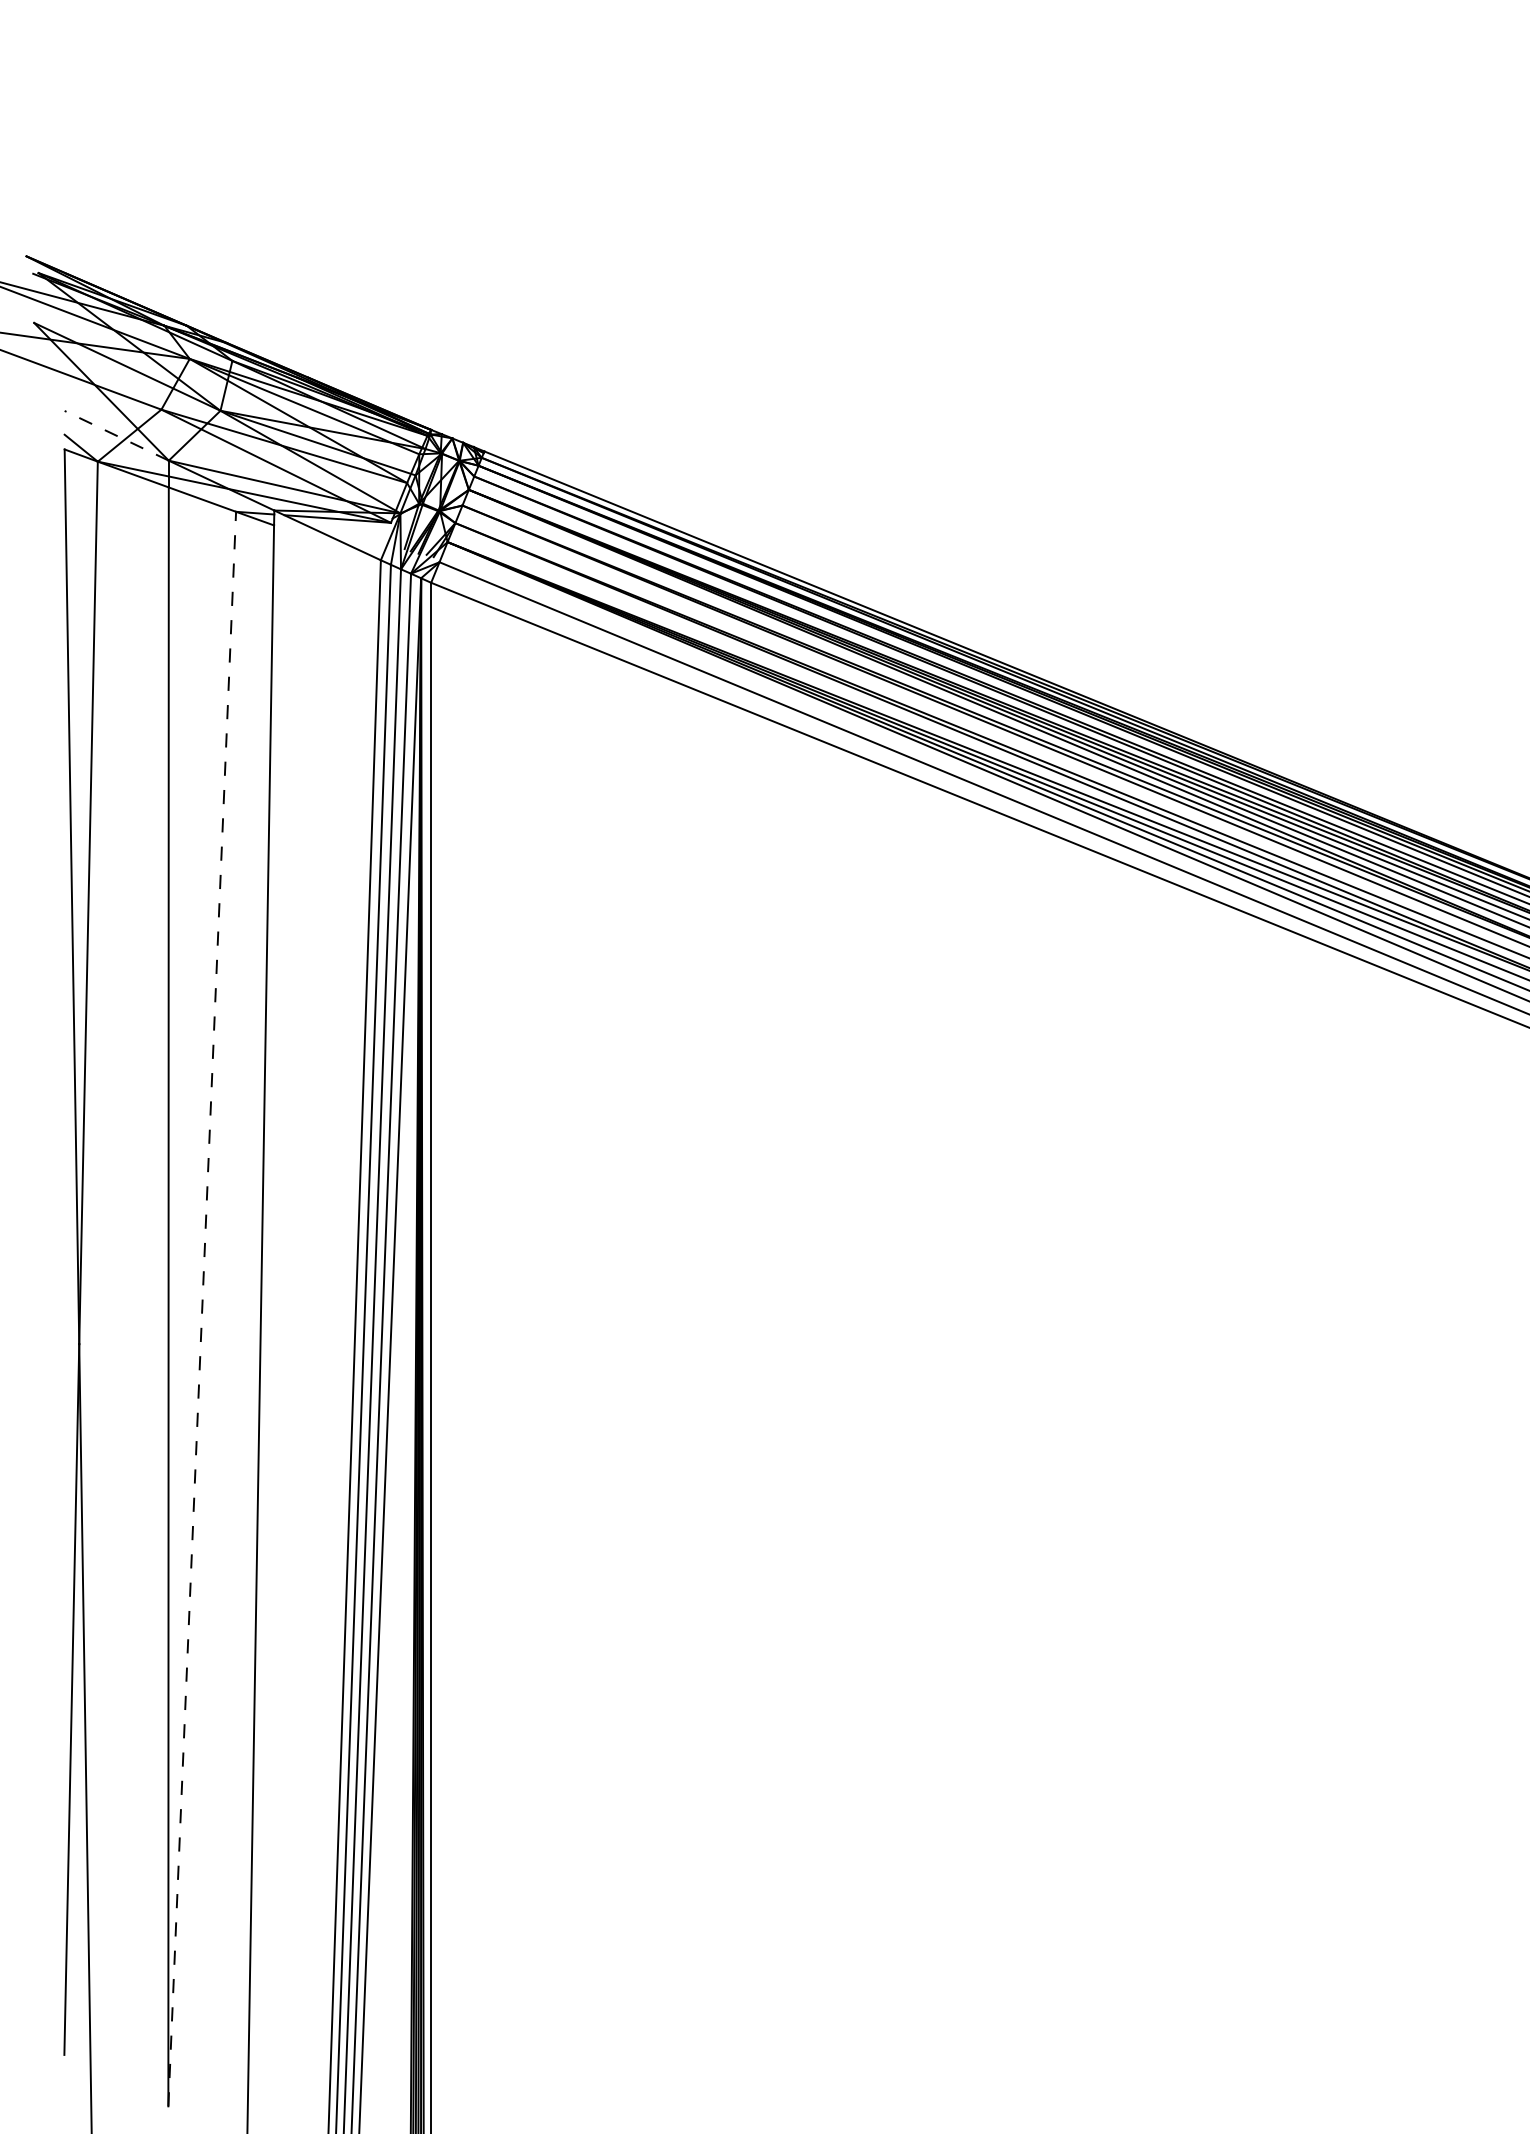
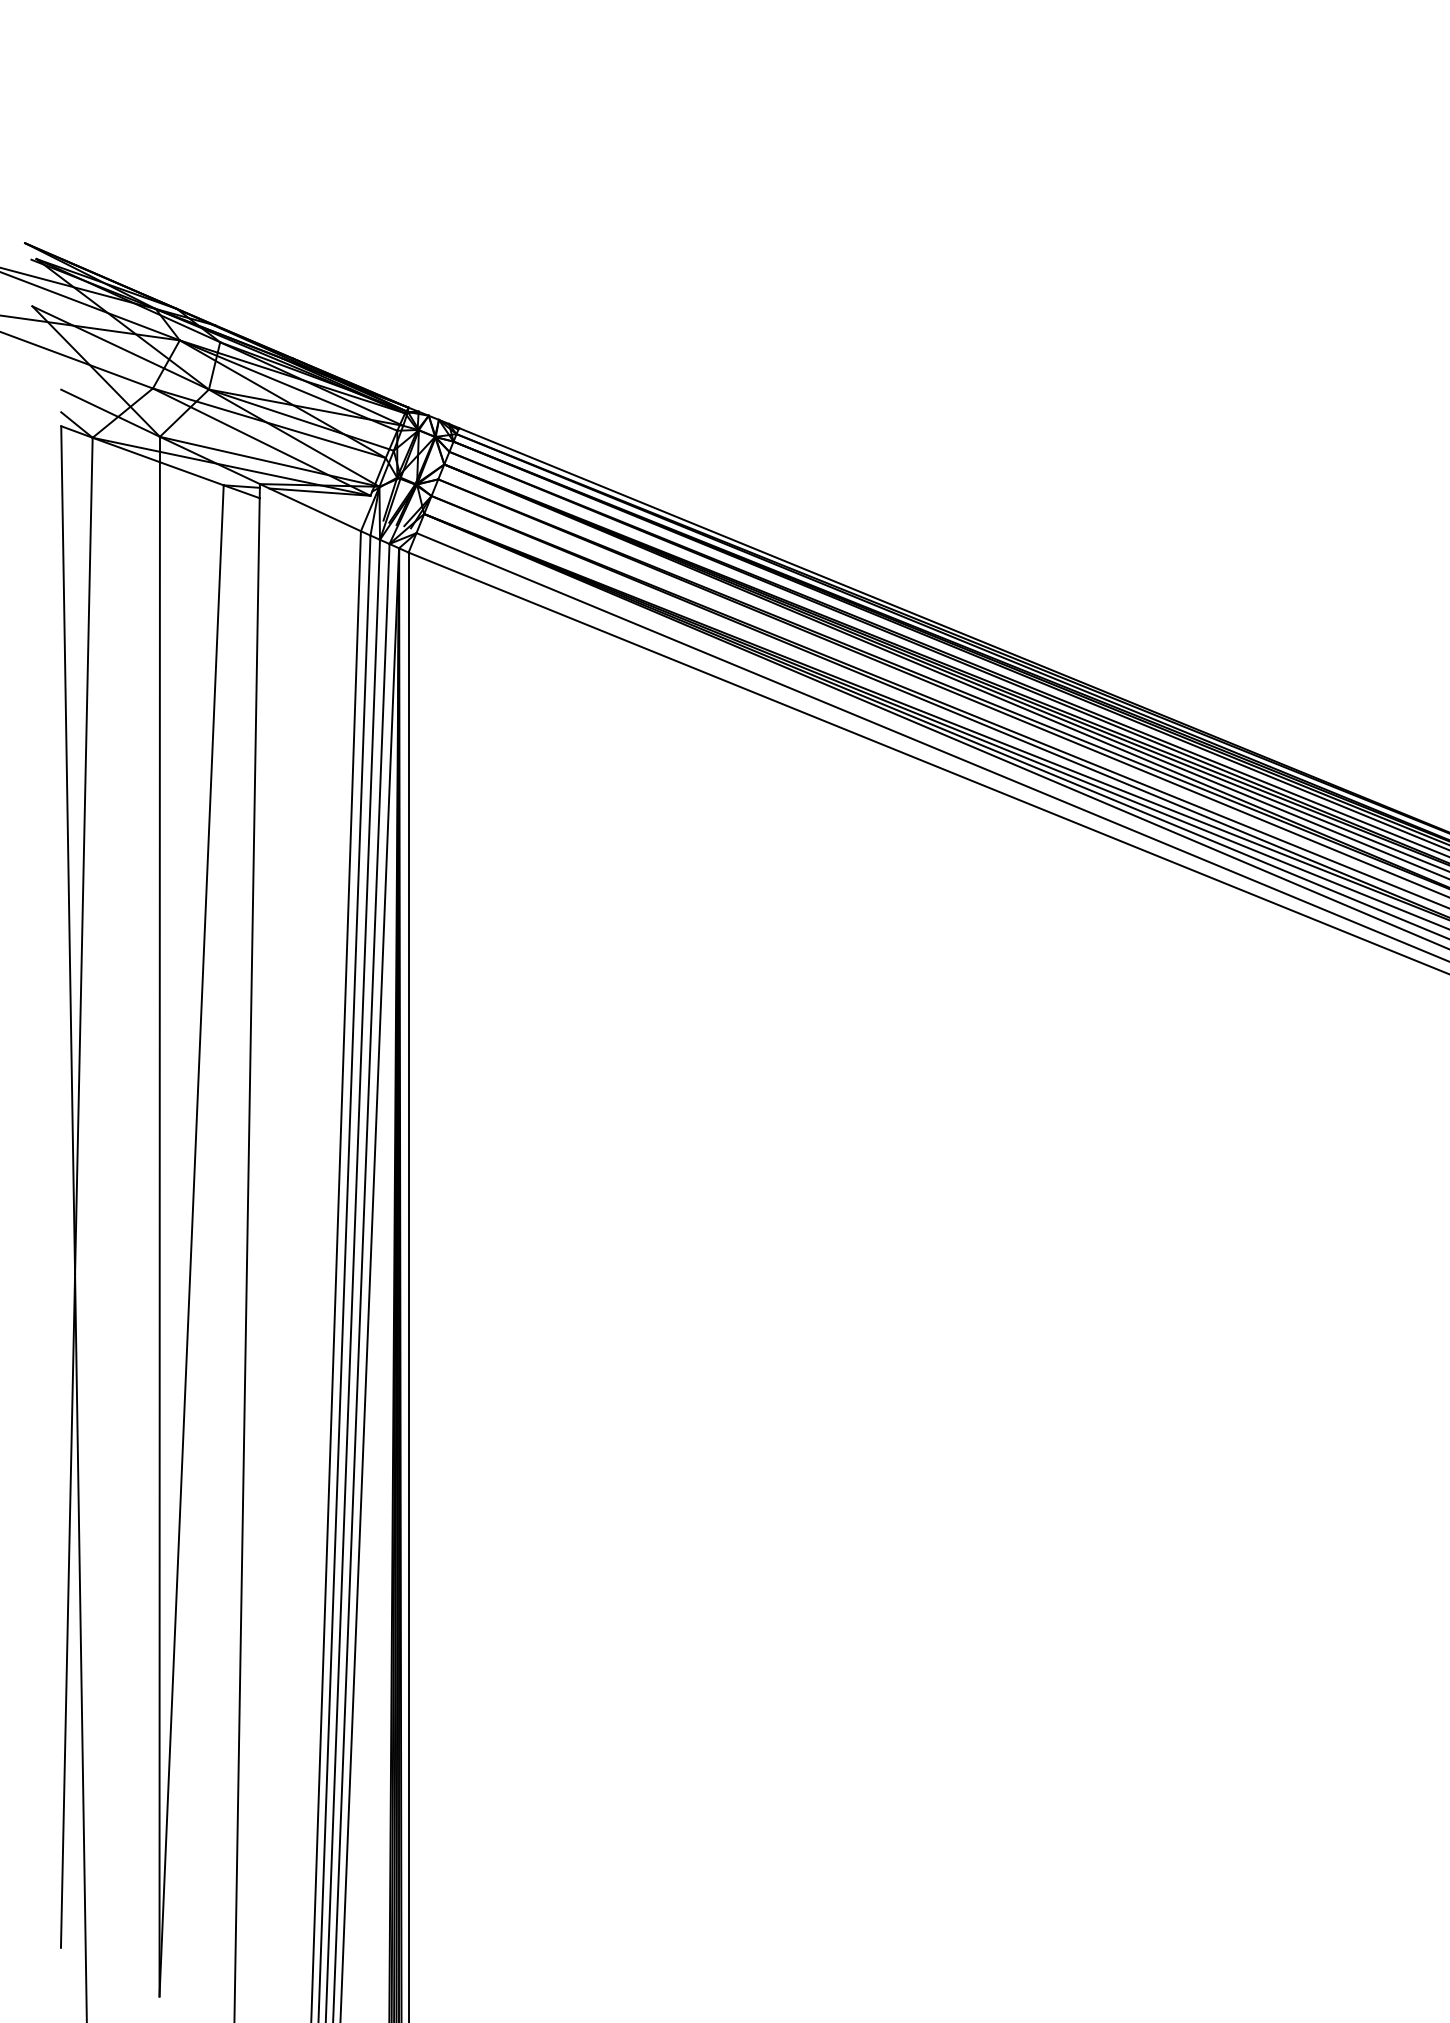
line: (116, 436) -> (110, 413), dashed -> solid
line: (202, 1308) -> (191, 1240), dashed -> solid

